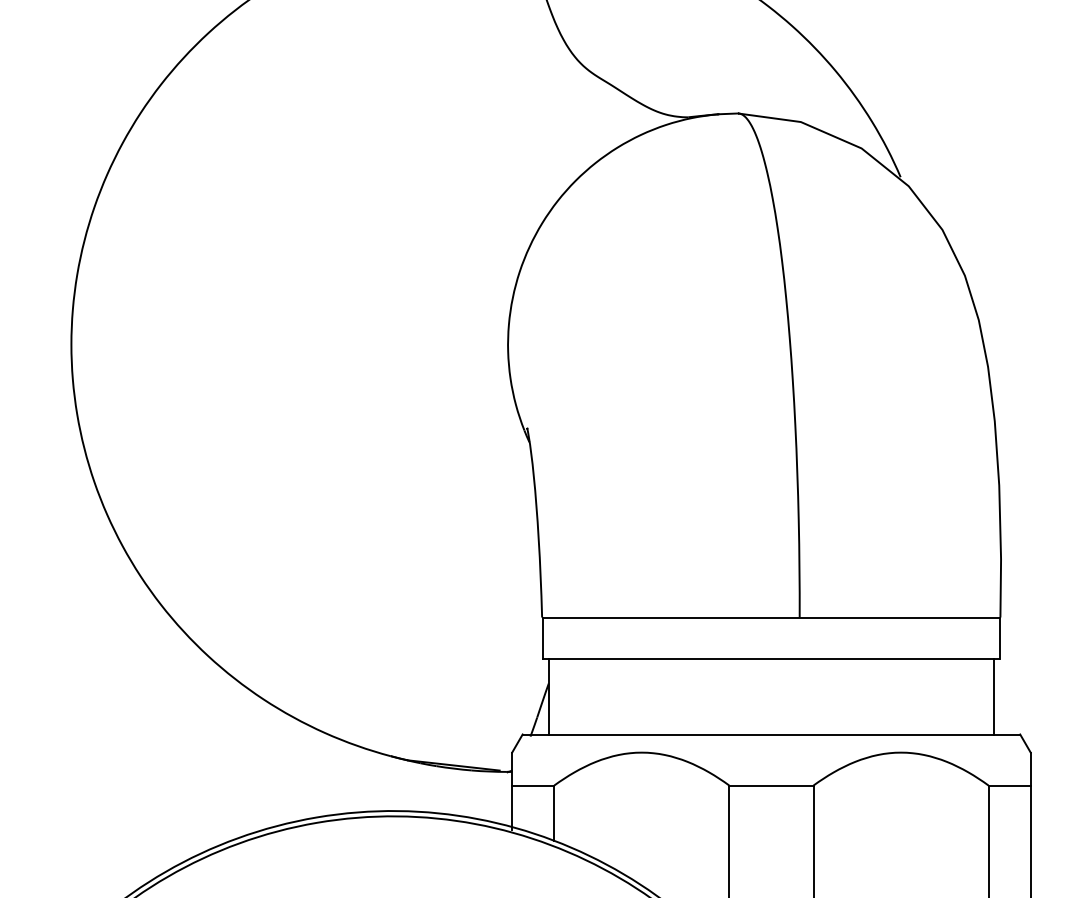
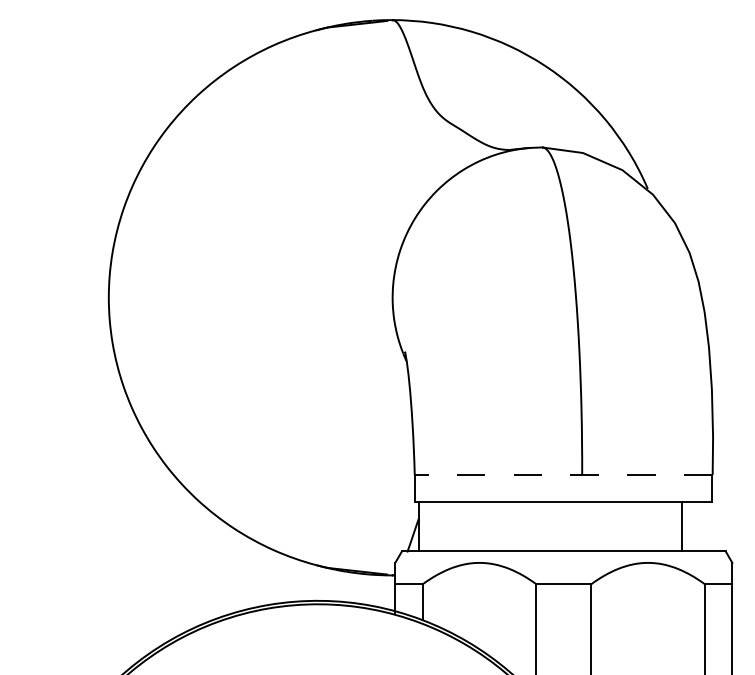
line: (770, 618) -> (563, 475), solid -> dashed
line: (994, 696) -> (681, 526), moved

